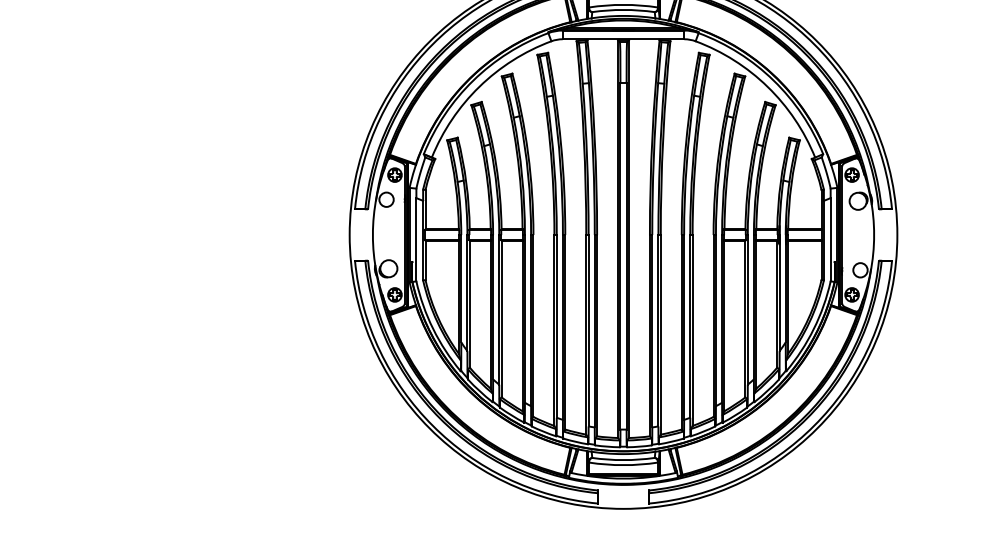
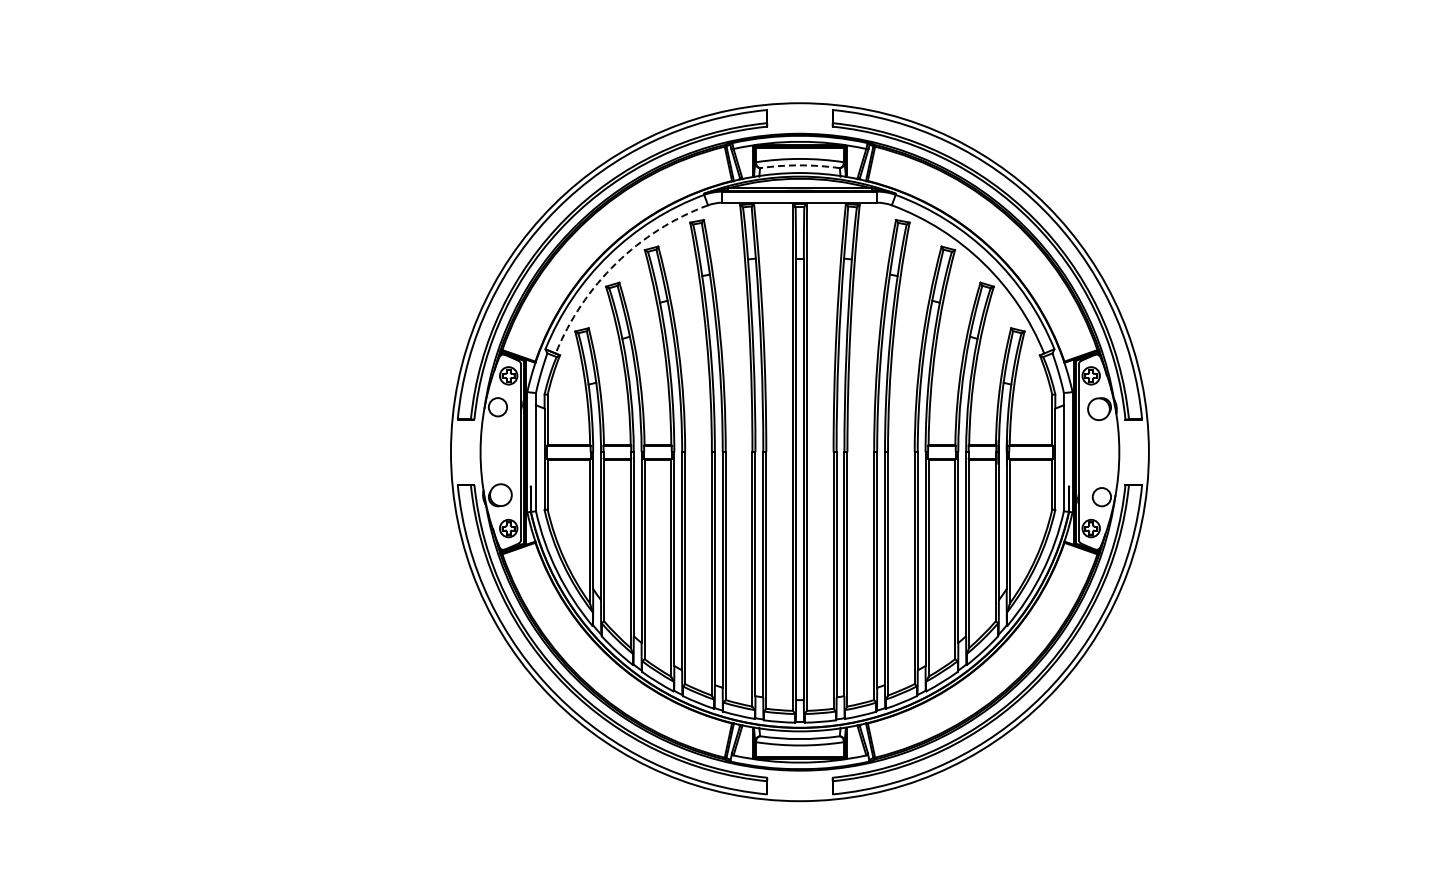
arc: (623, 10) -> (799, 165), solid -> dashed
arc: (479, 86) -> (616, 263), solid -> dashed

